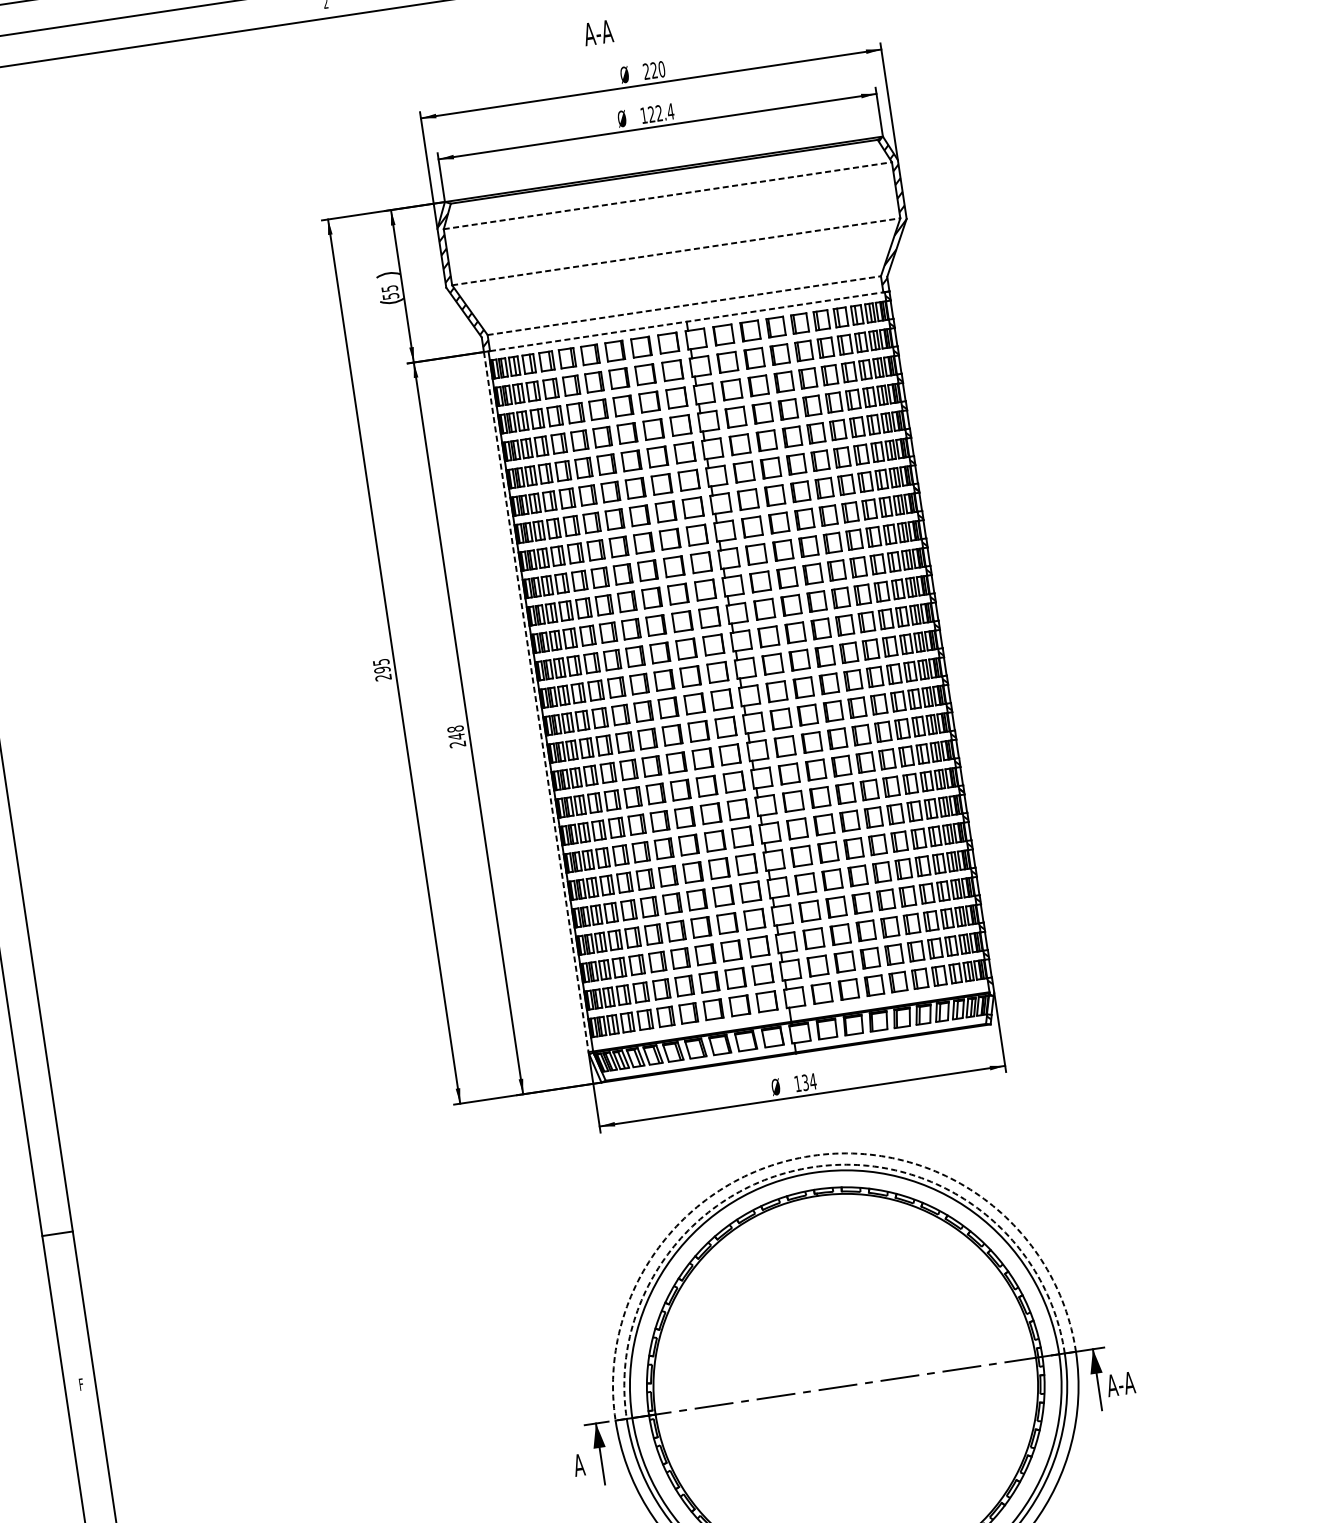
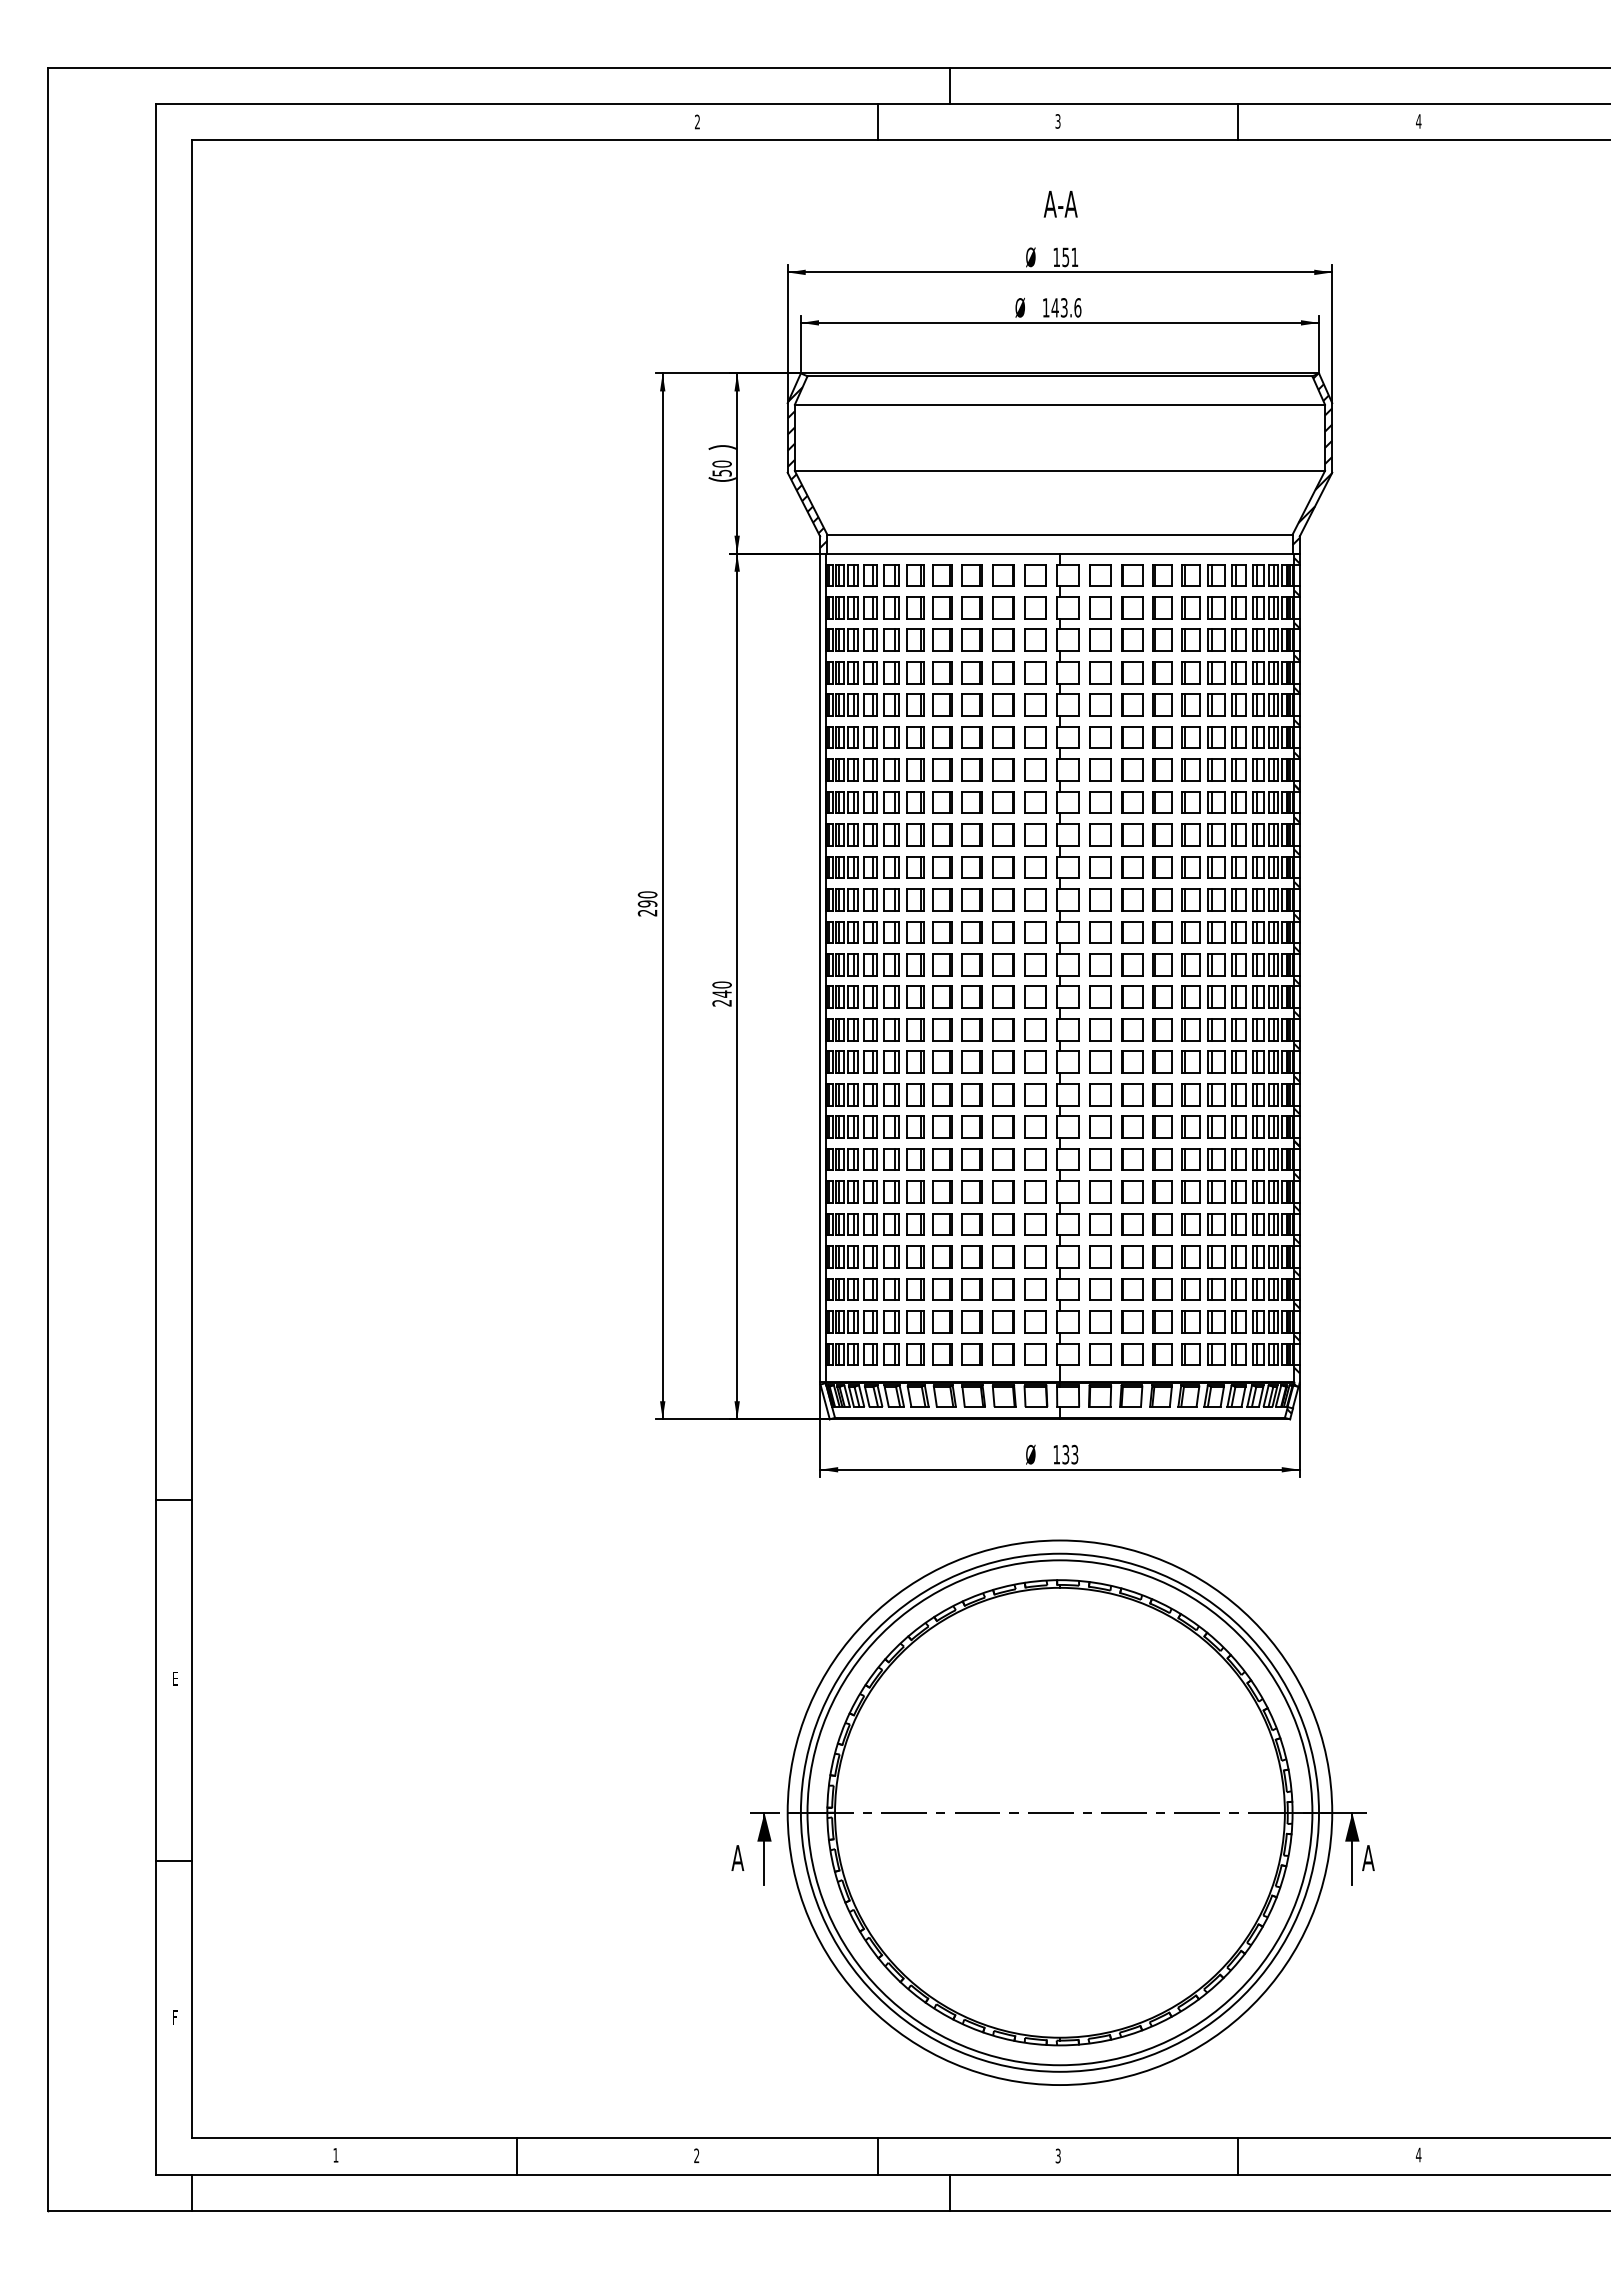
text: (598, 33) -> (1060, 204), moved
text: (653, 70) -> (1065, 257), 220 -> 151
text: (661, 112) -> (1066, 307), 122.4 -> 143.6
line: (668, 195) -> (1060, 404), dashed -> solid
line: (676, 251) -> (1060, 470), dashed -> solid
text: (389, 288) -> (721, 463), 55 -> 50
line: (683, 305) -> (1059, 534), dashed -> solid
line: (686, 321) -> (1059, 553), dashed -> solid
text: (381, 661) -> (647, 894), 295 -> 290
line: (536, 702) -> (820, 968), dashed -> solid
text: (454, 728) -> (721, 984), 248 -> 240
text: (812, 1081) -> (1074, 1454), 134 -> 133
arc: (810, 1156) -> (1059, 1540), dashed -> solid
arc: (812, 1167) -> (1059, 1553), dashed -> solid
text: (1126, 1382) -> (1385, 1857), A-A -> A
text: (81, 1384) -> (175, 1678), F -> E

